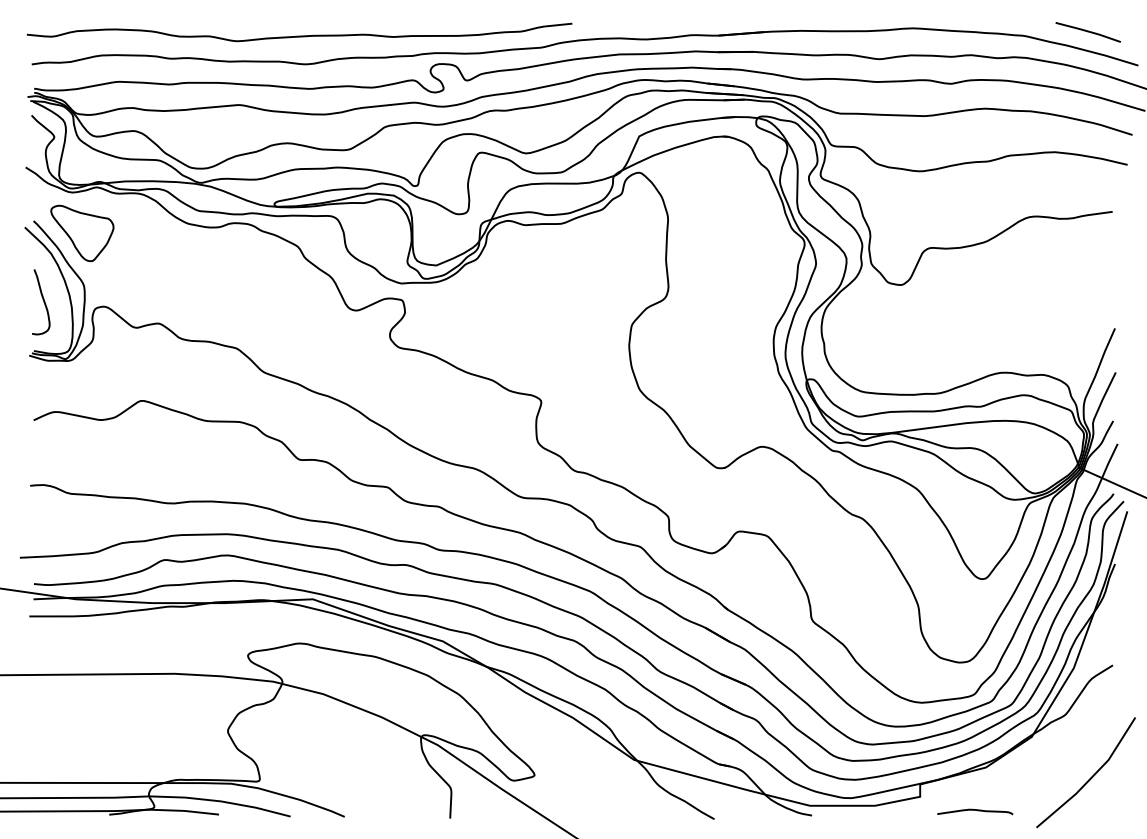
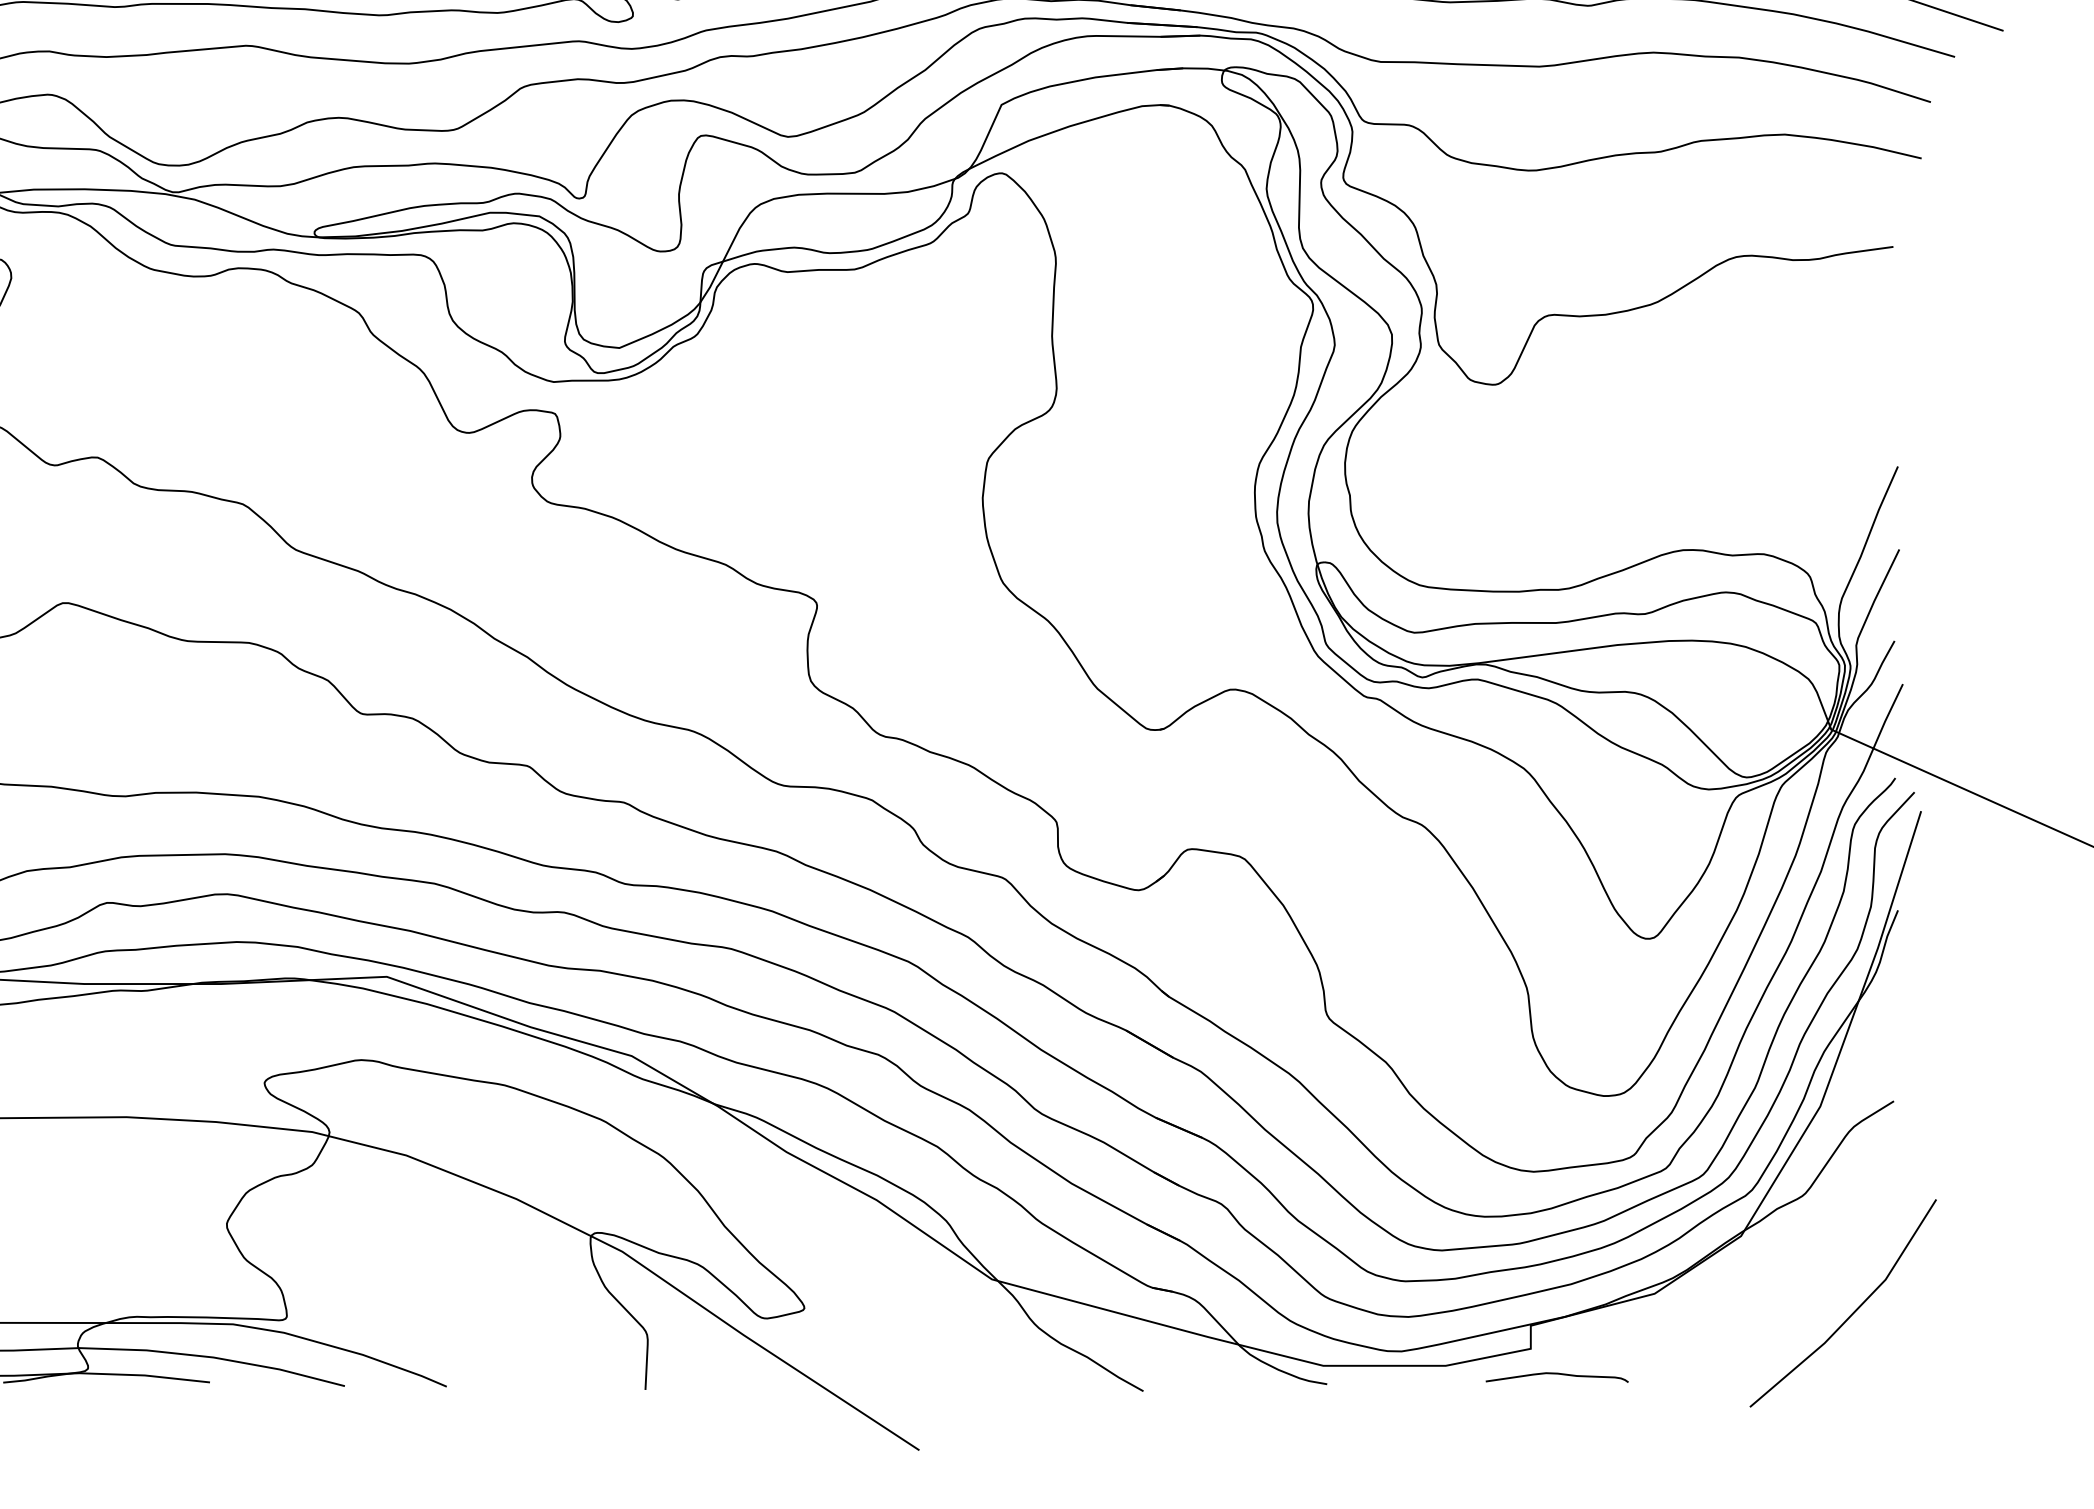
curve: (975, 810) -> (1557, 1374), moved

